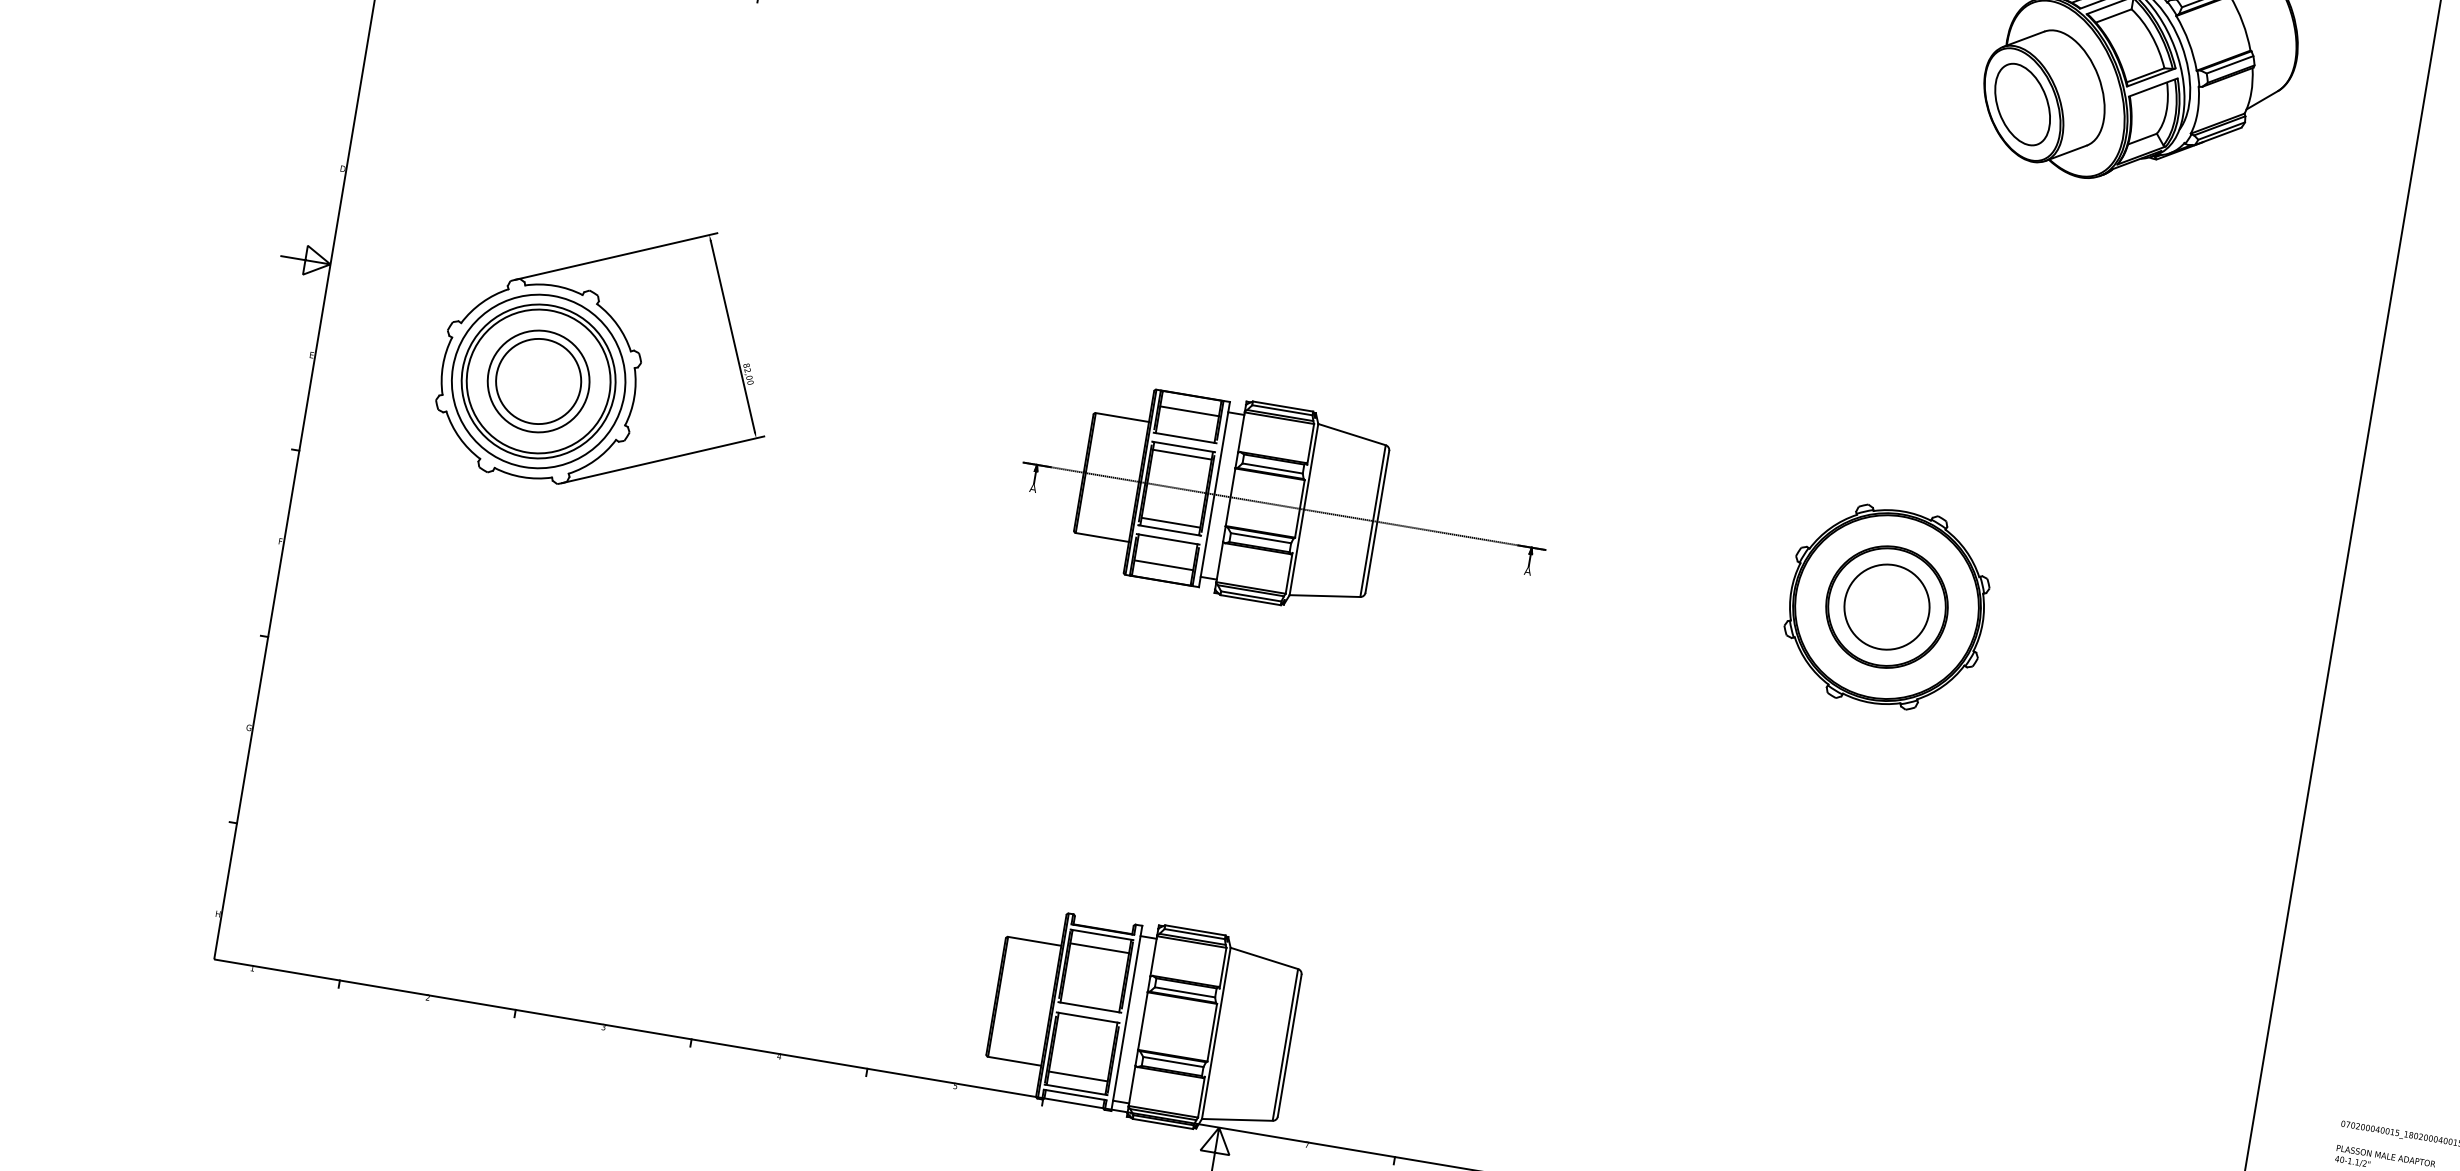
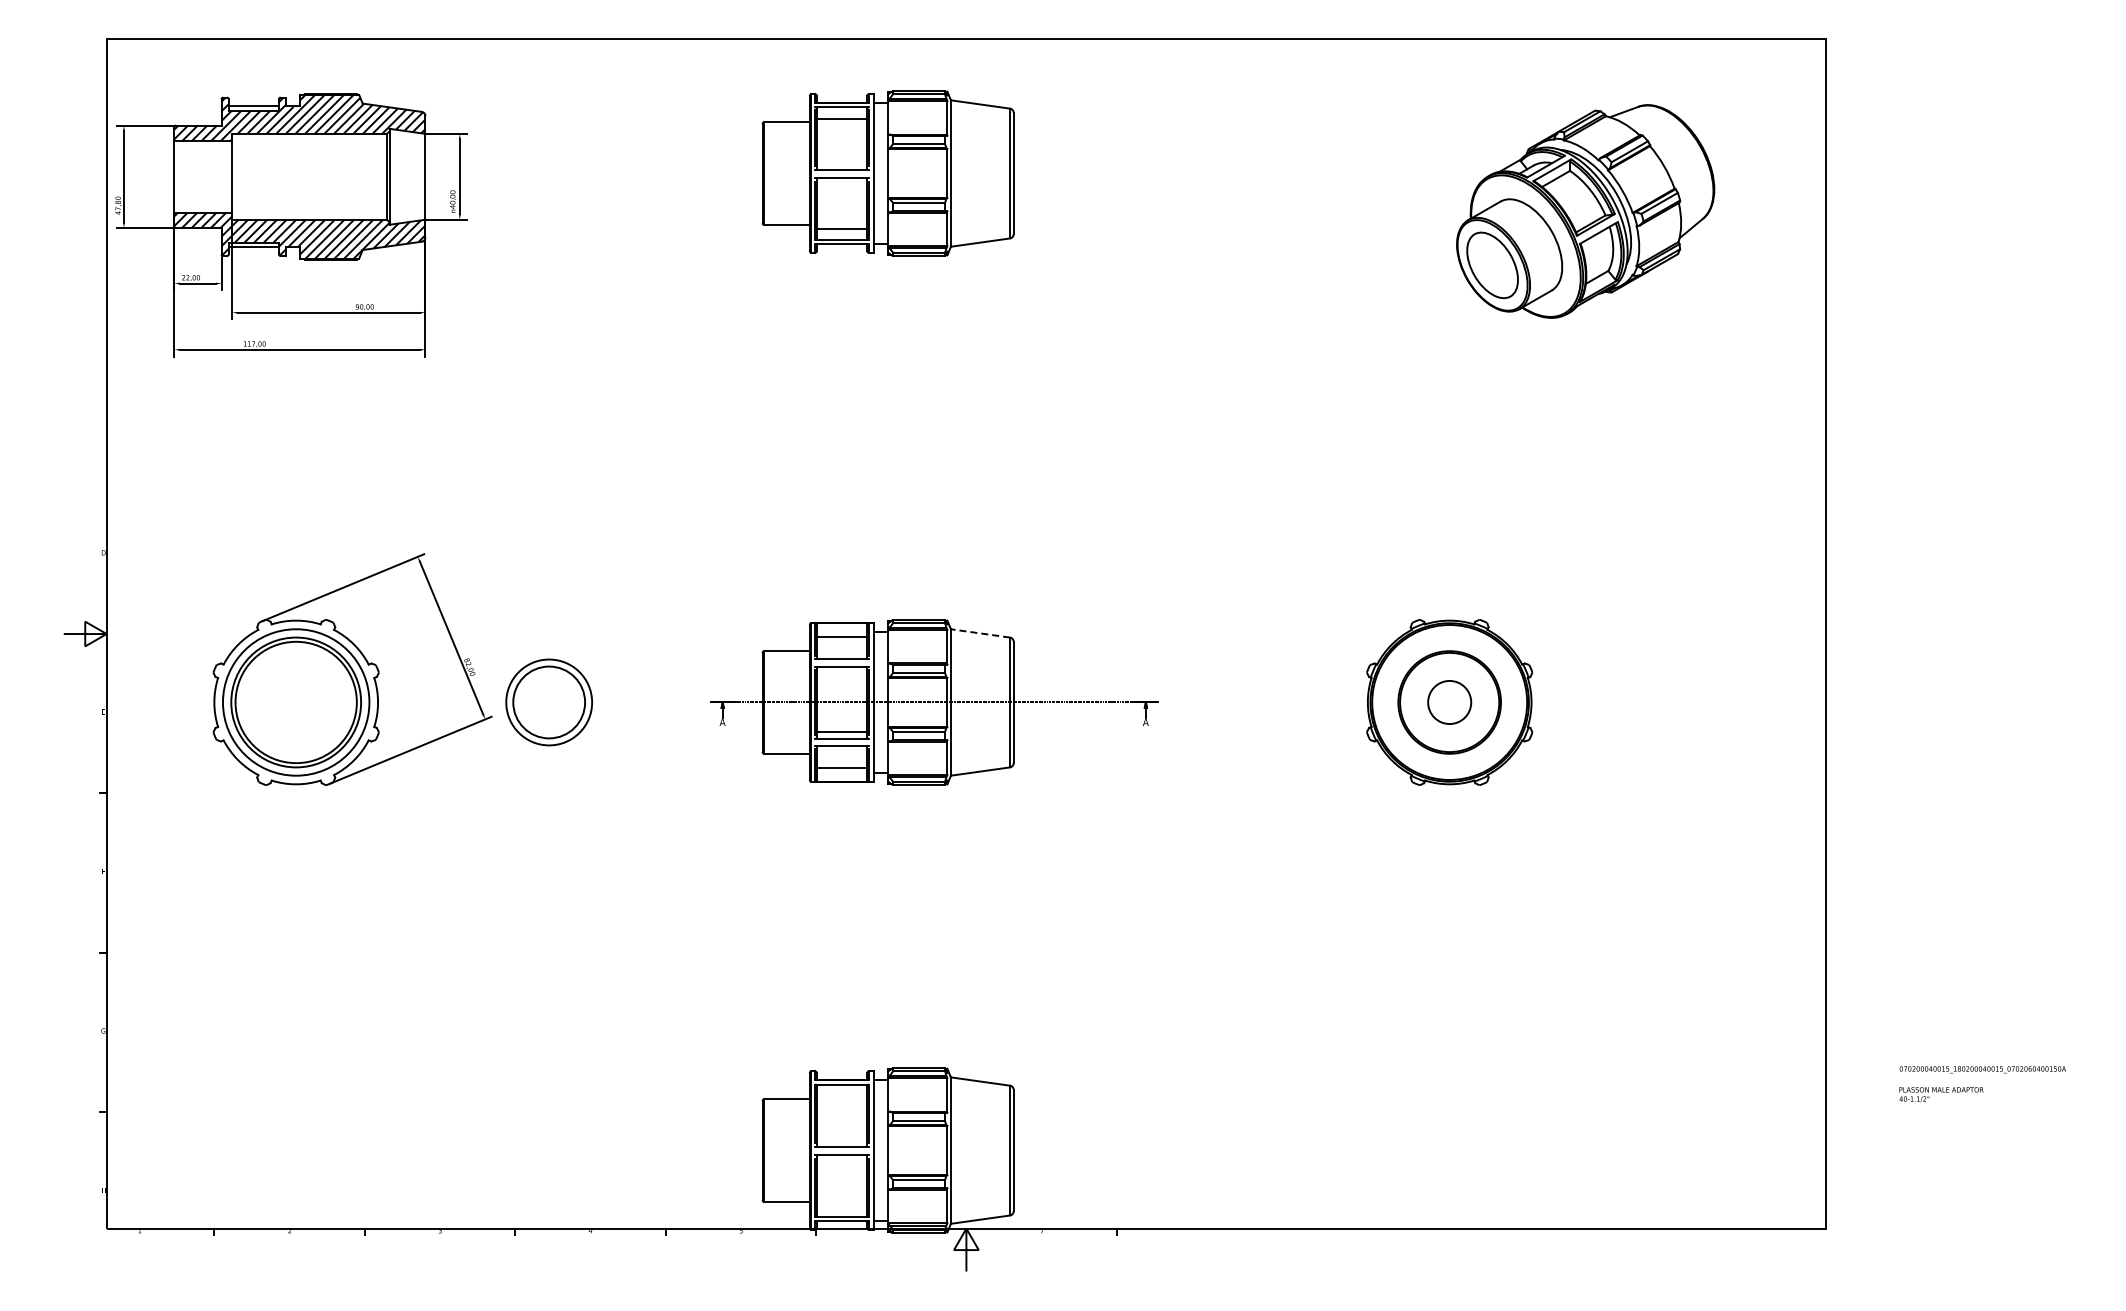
part: (537, 381) -> (548, 702), moved
line: (1352, 434) -> (980, 633), solid -> dashed
line: (1181, 454) -> (841, 673), removed
circle: (1886, 607) -> (1449, 702), size x0.6
line: (1099, 948) -> (841, 1096), removed
line: (1077, 1076) -> (841, 1205), removed

